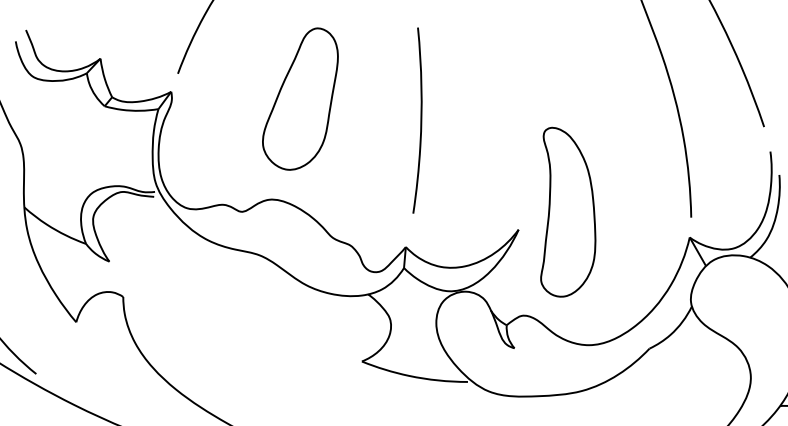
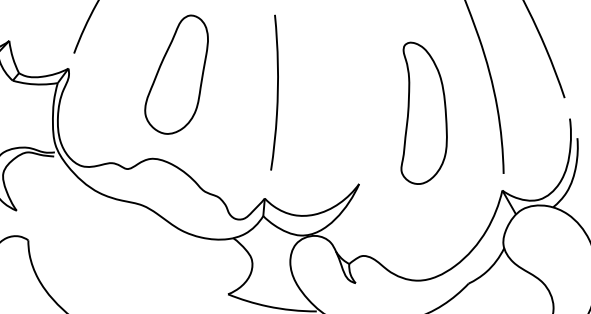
part: (568, 211) -> (424, 112), moved

